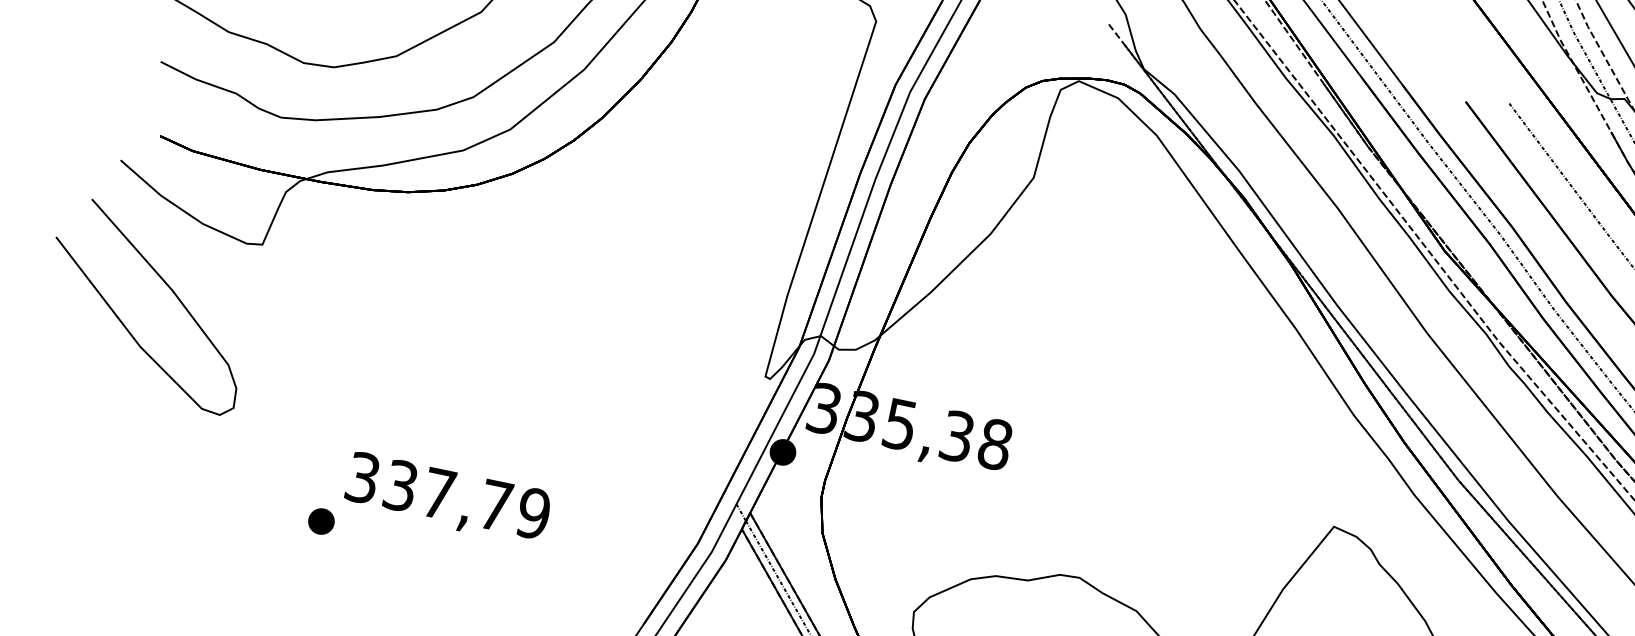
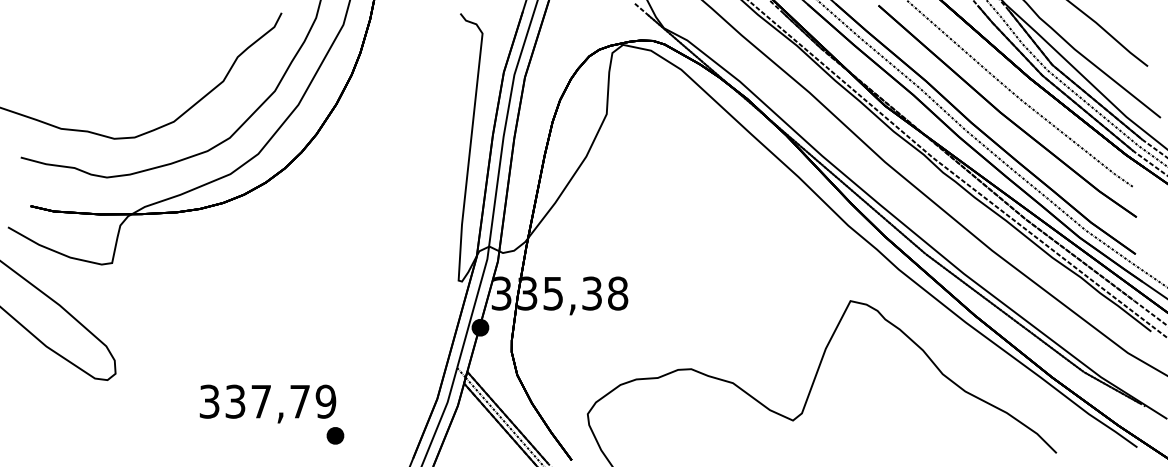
part: (321, 521) -> (335, 435), moved

